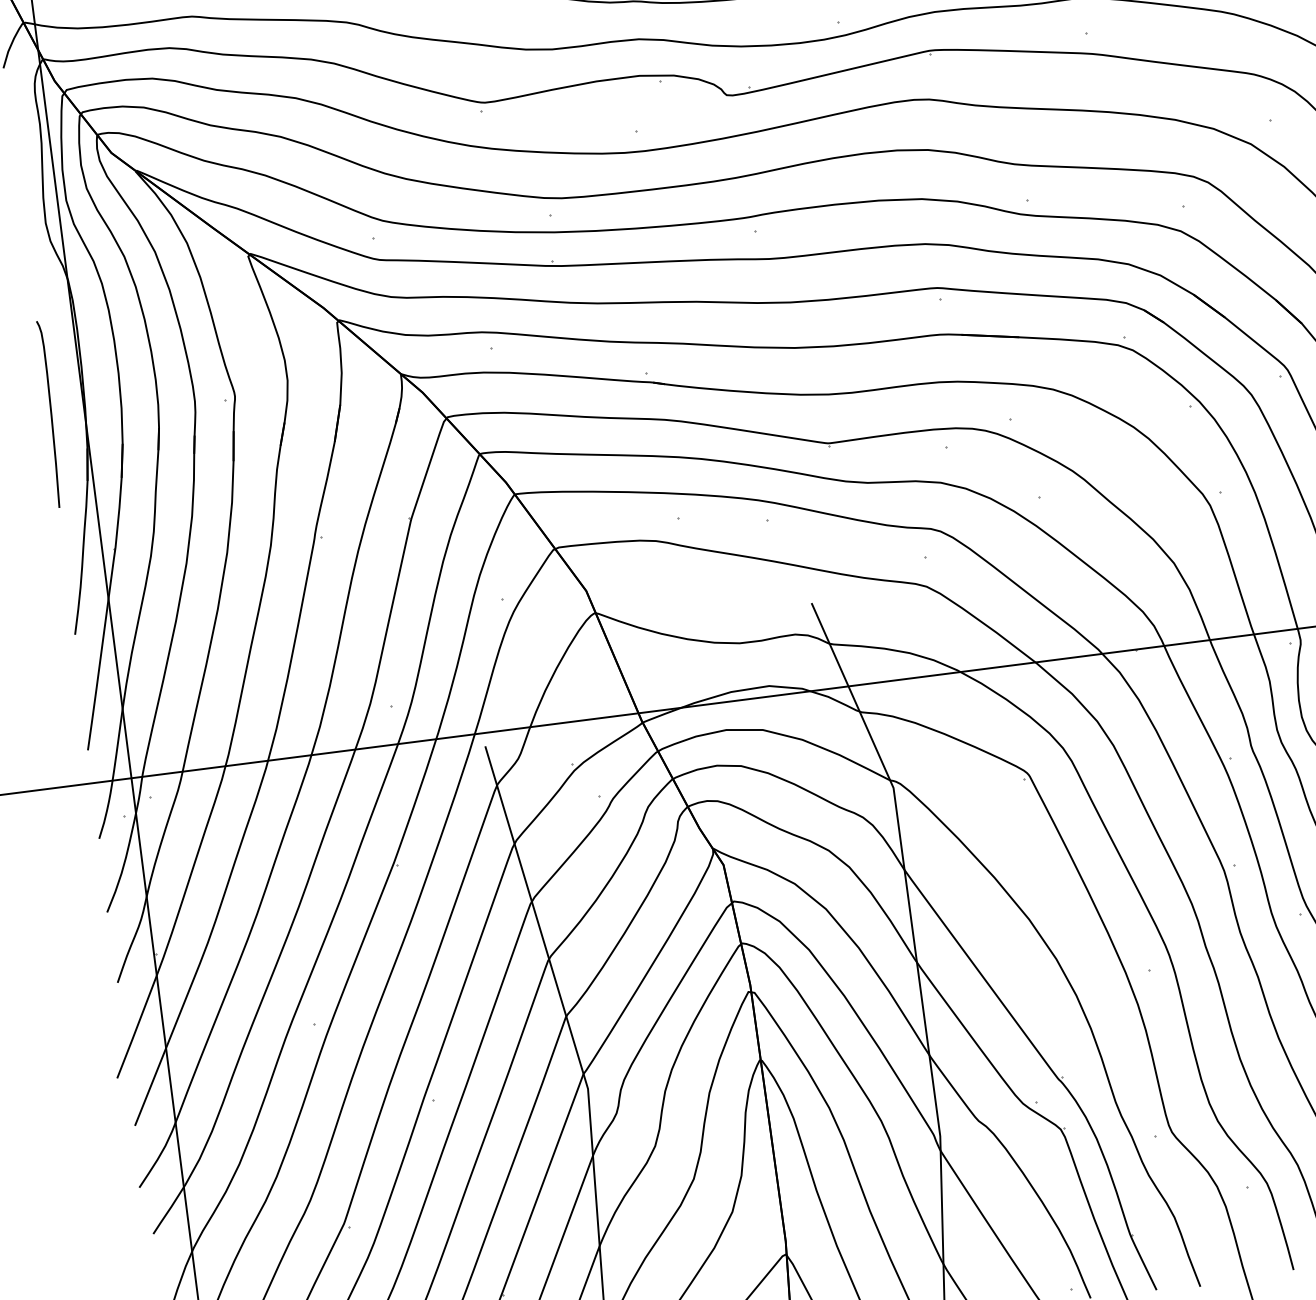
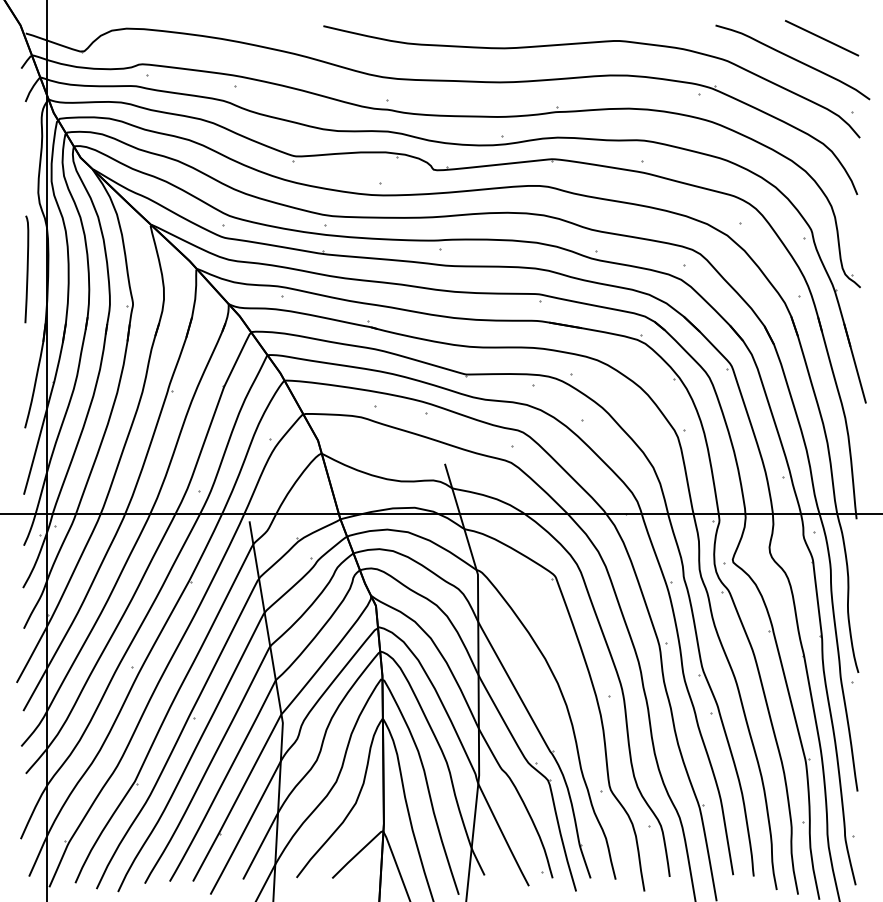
curve: (49, 414) -> (26, 269), moved

